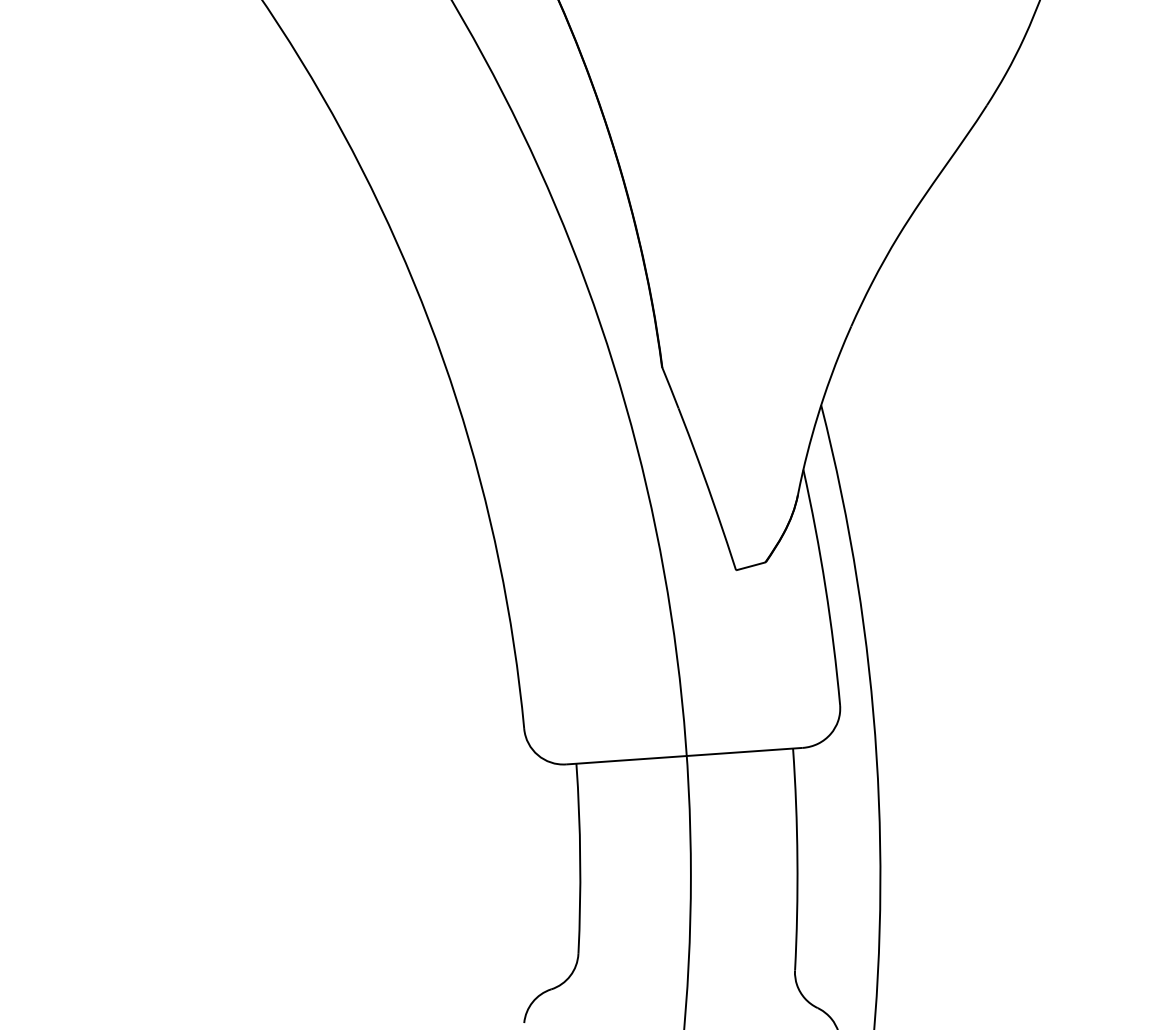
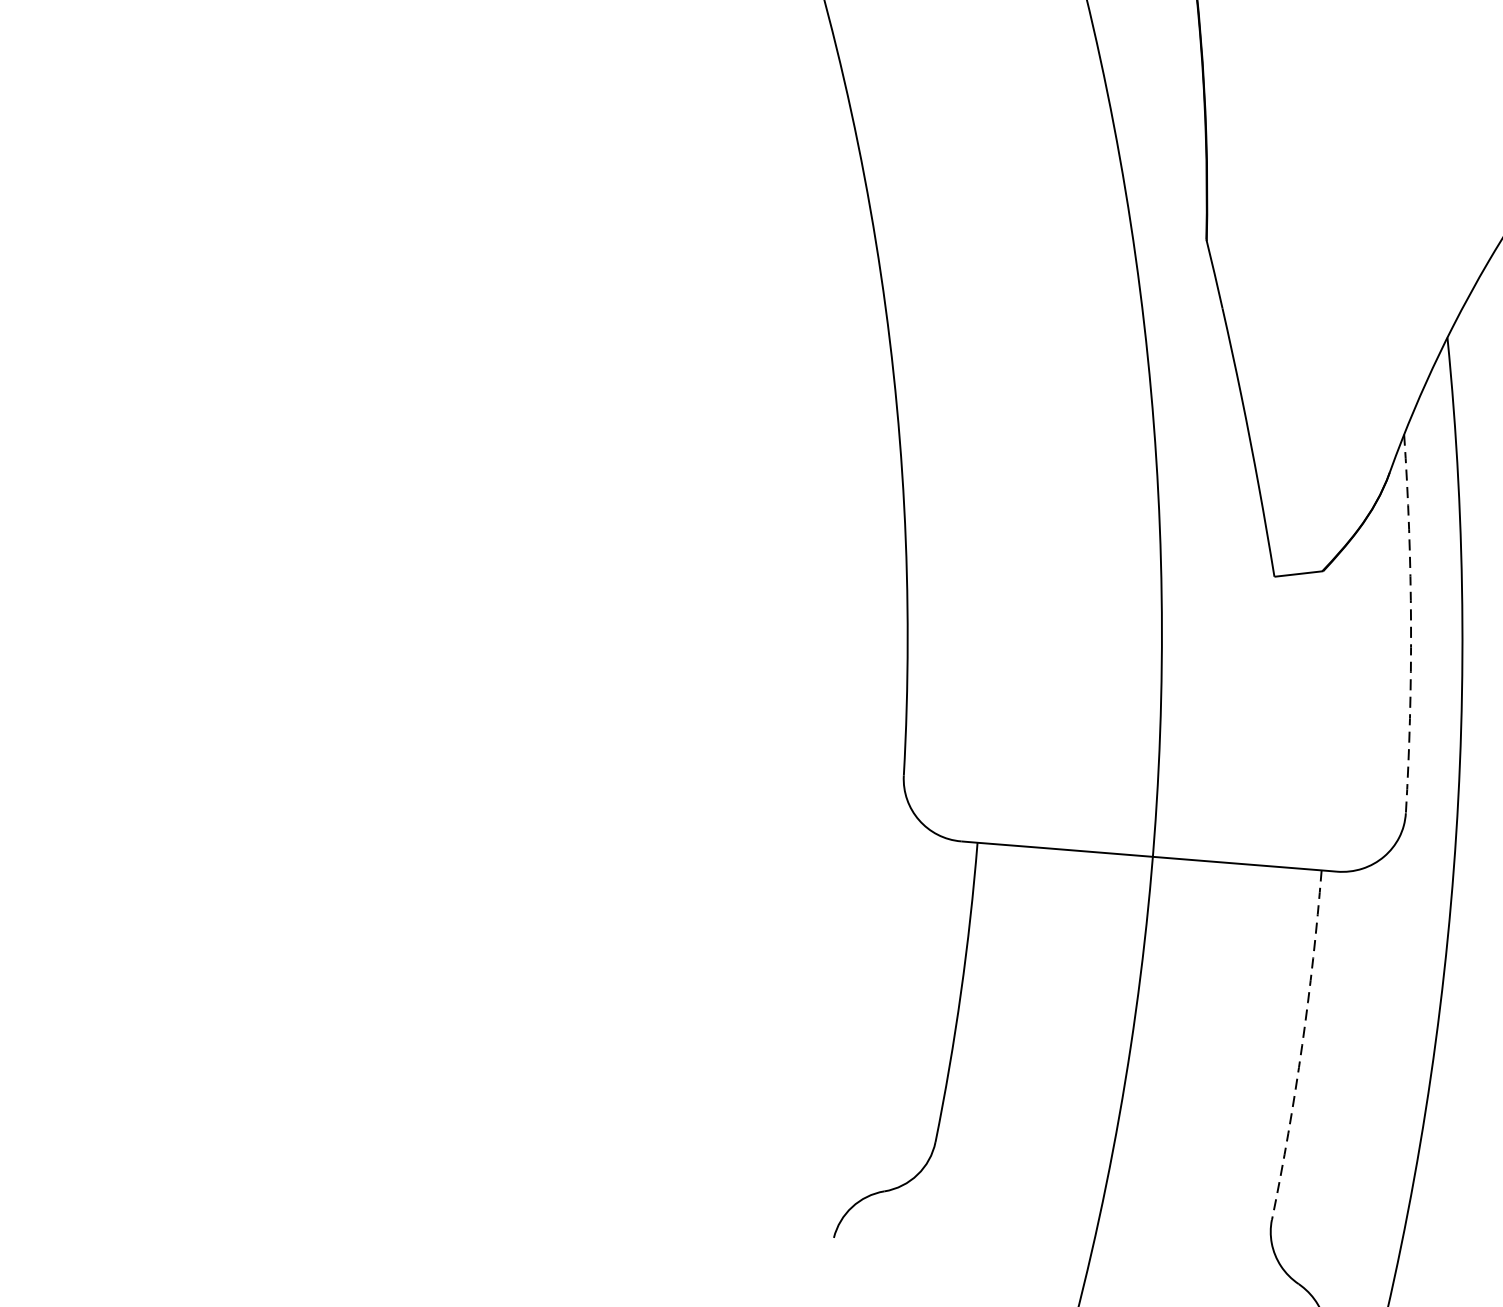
arc: (825, 586) -> (1411, 623), solid -> dashed
arc: (797, 859) -> (1302, 1045), solid -> dashed

